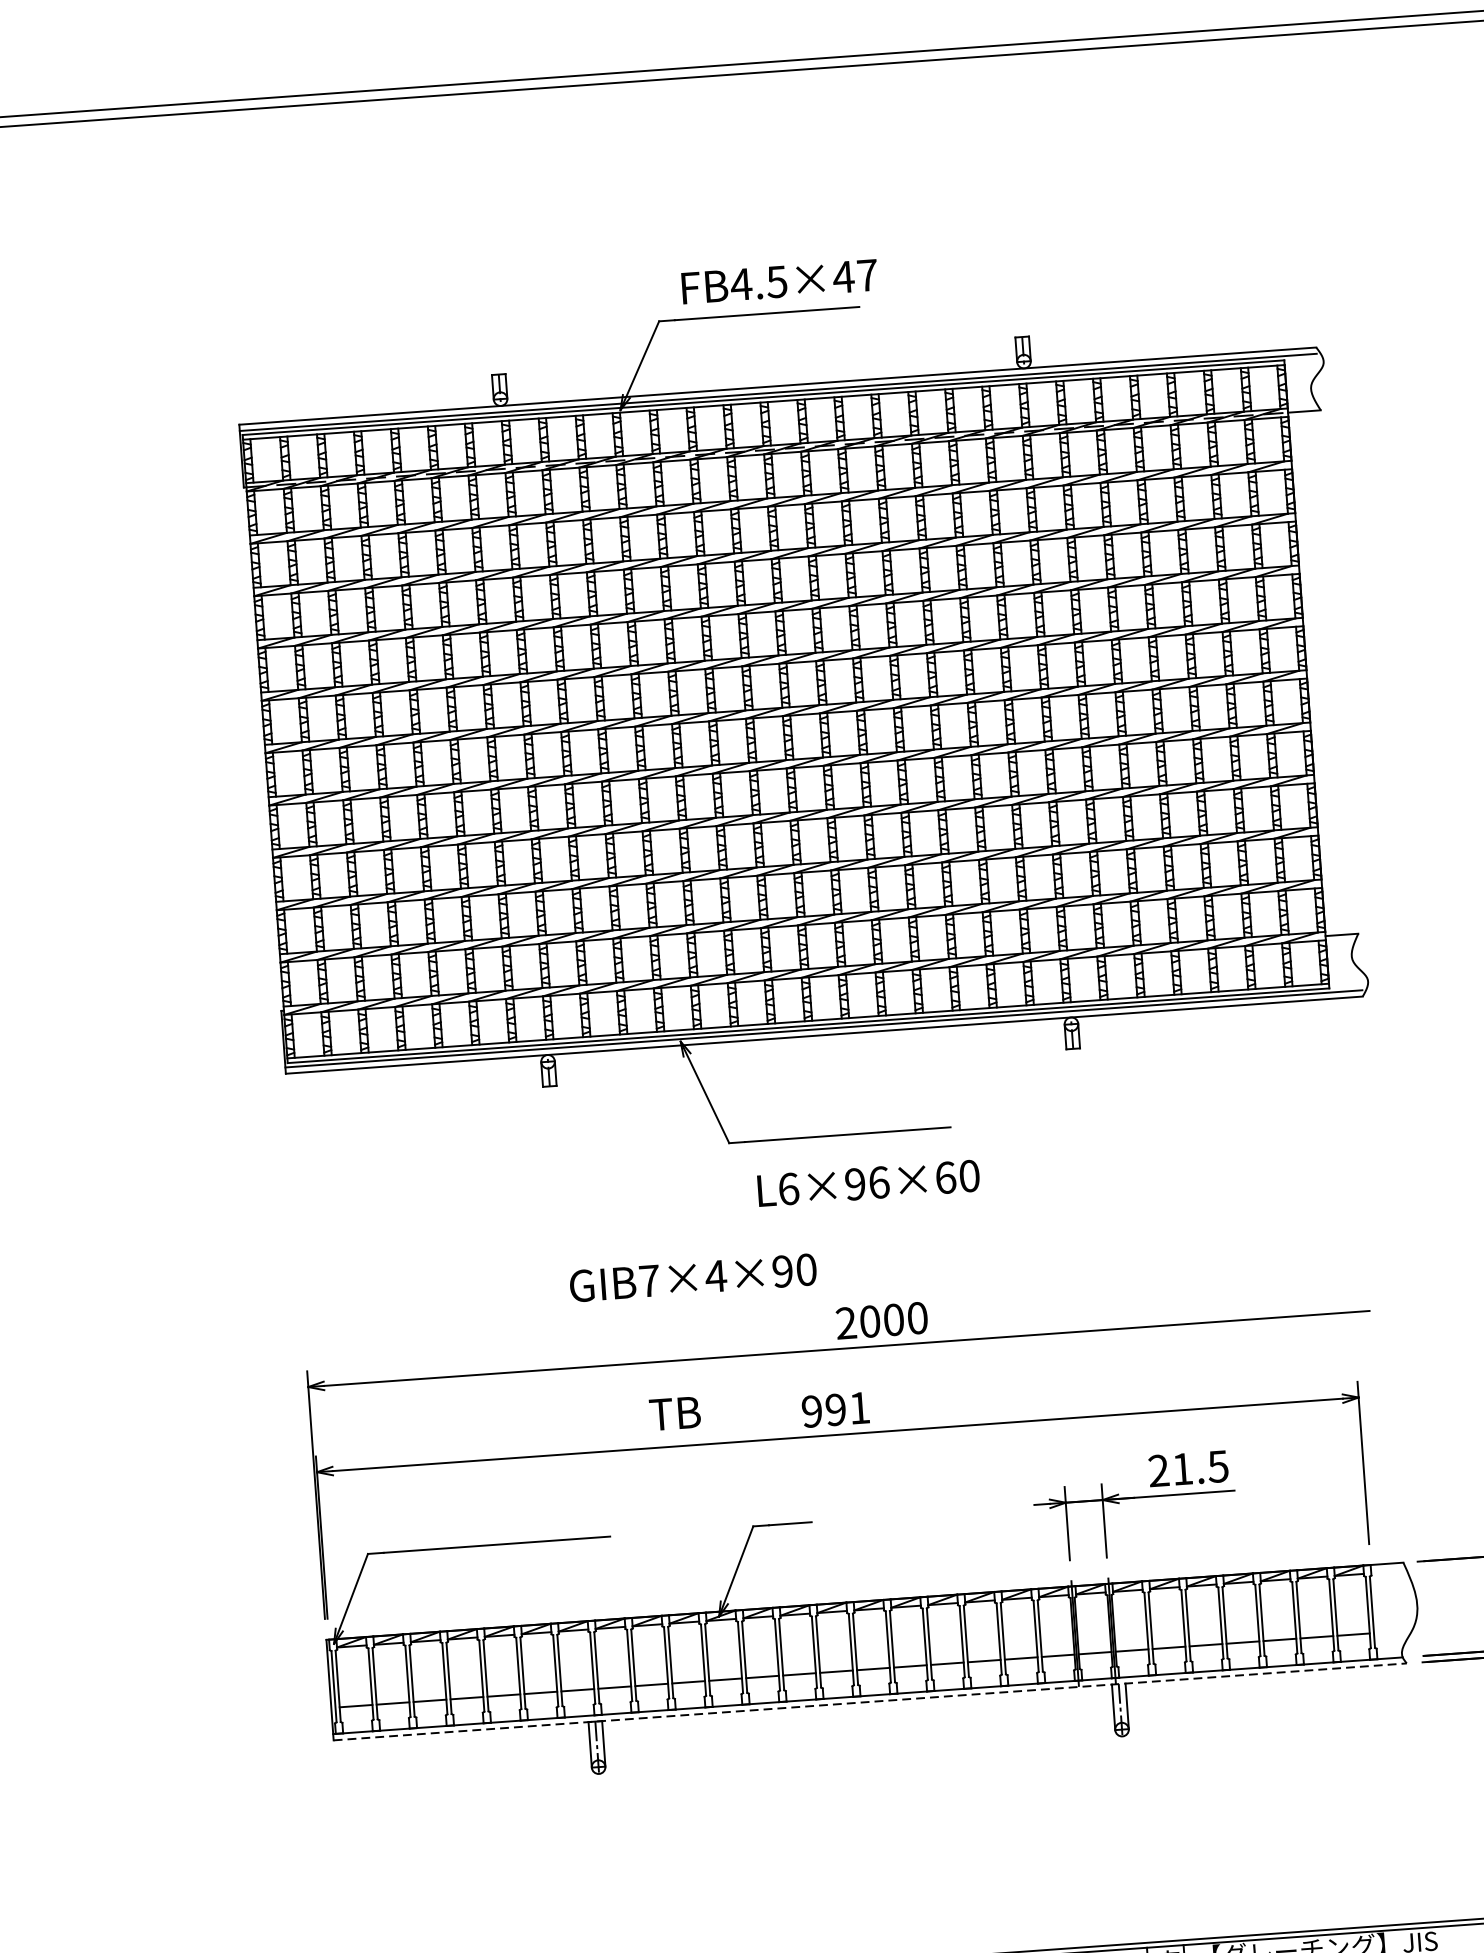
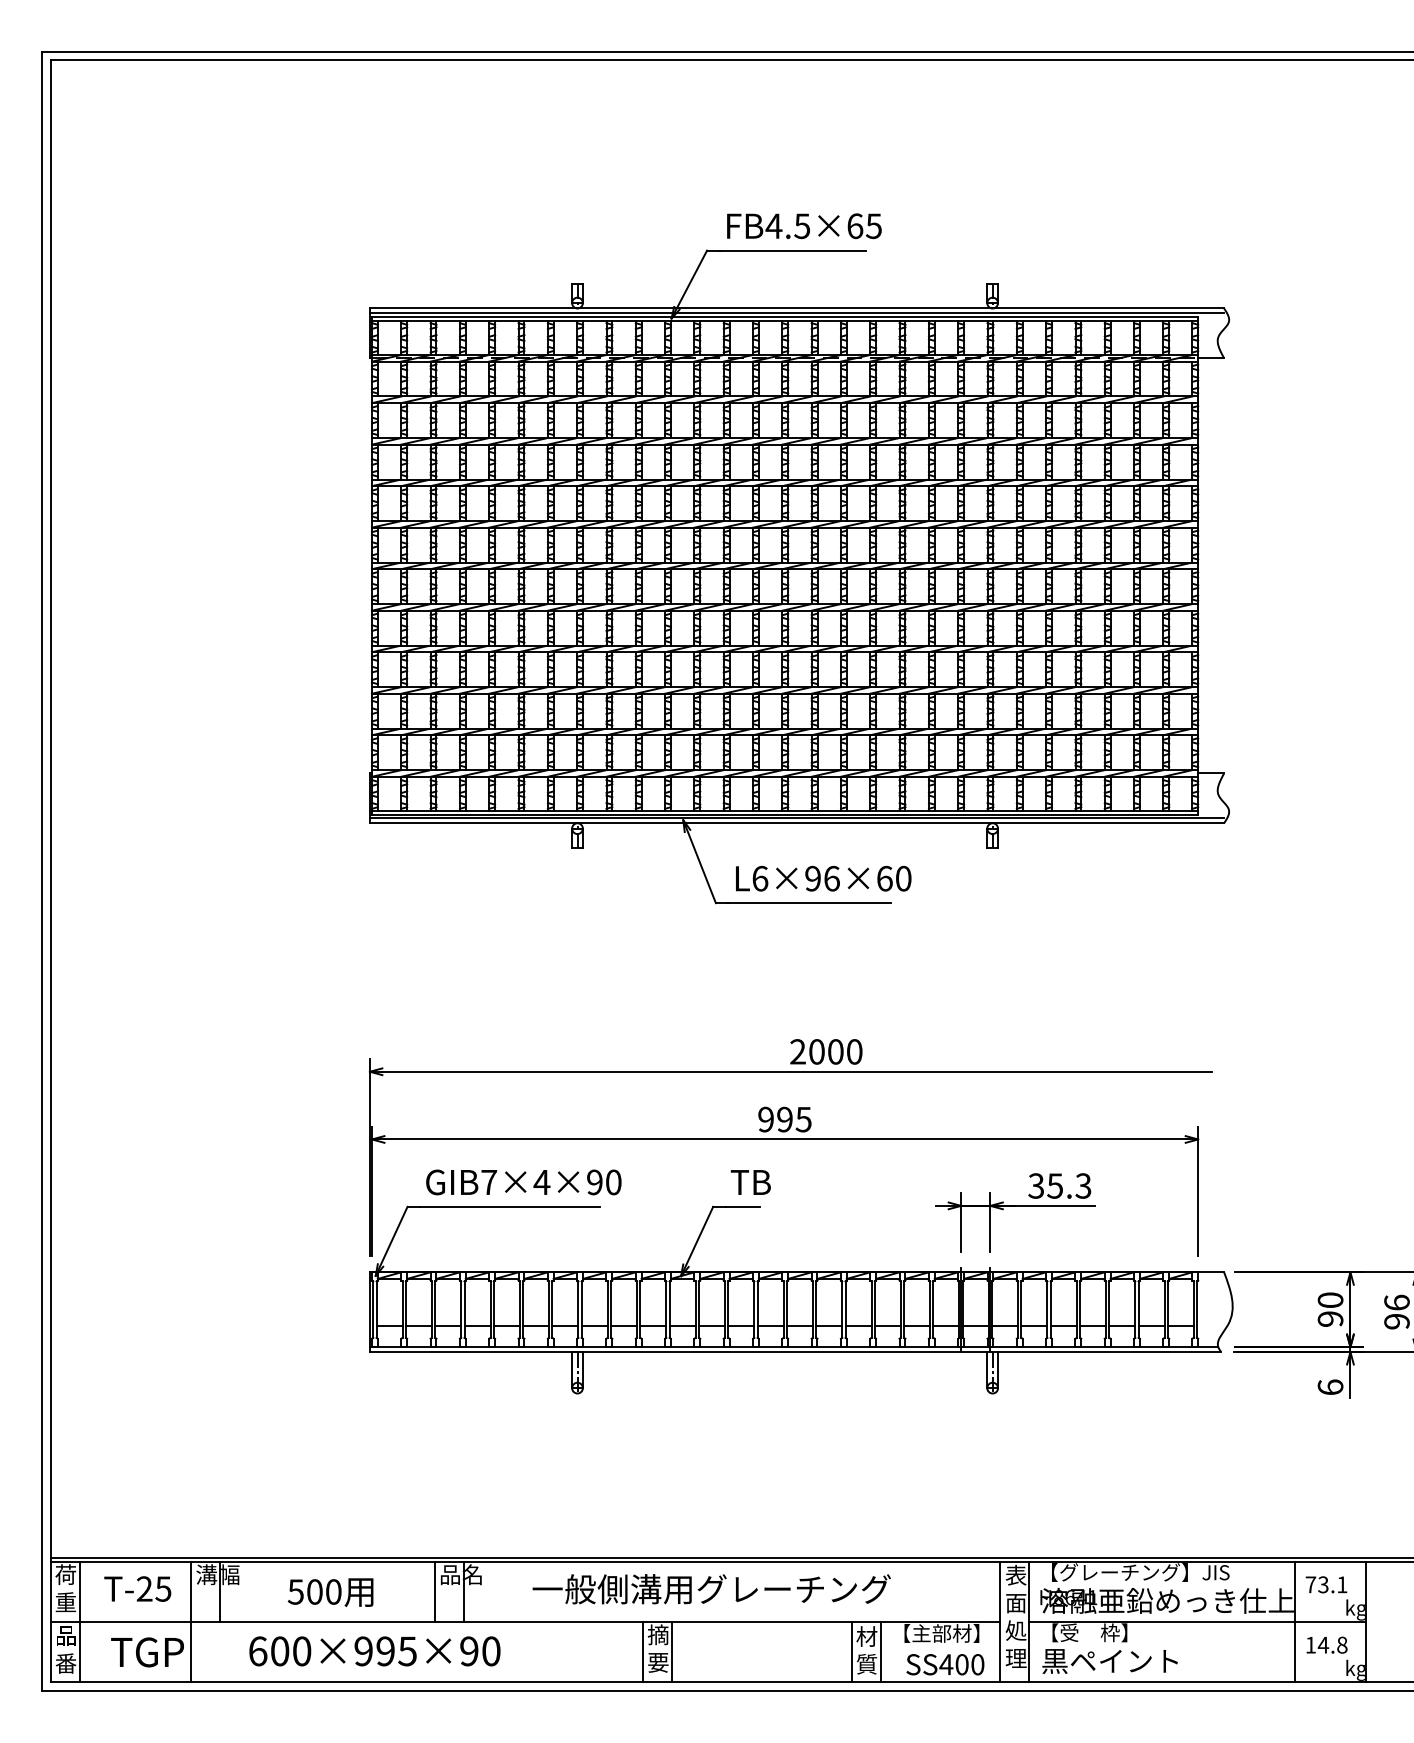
text: (854, 276) -> (863, 226), FB4.5×47 -> FB4.5×65
text: (868, 1183) -> (823, 878), moved
text: (692, 1278) -> (523, 1182), moved
text: (859, 1408) -> (803, 1119), 991 -> 995
text: (674, 1413) -> (750, 1182), moved
text: (1187, 1468) -> (1059, 1185), 21.5 -> 35.3
line: (870, 1702) -> (795, 1352), dashed -> solid

